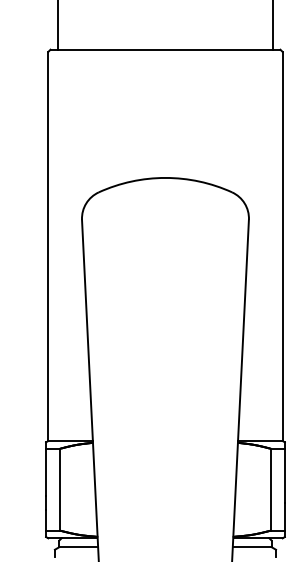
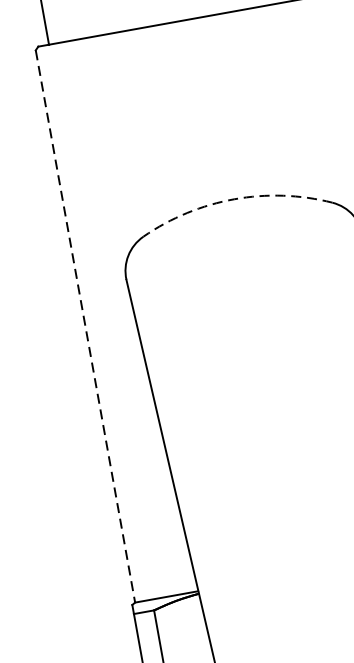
arc: (165, 177) -> (234, 198), solid -> dashed
line: (48, 246) -> (85, 326), solid -> dashed

